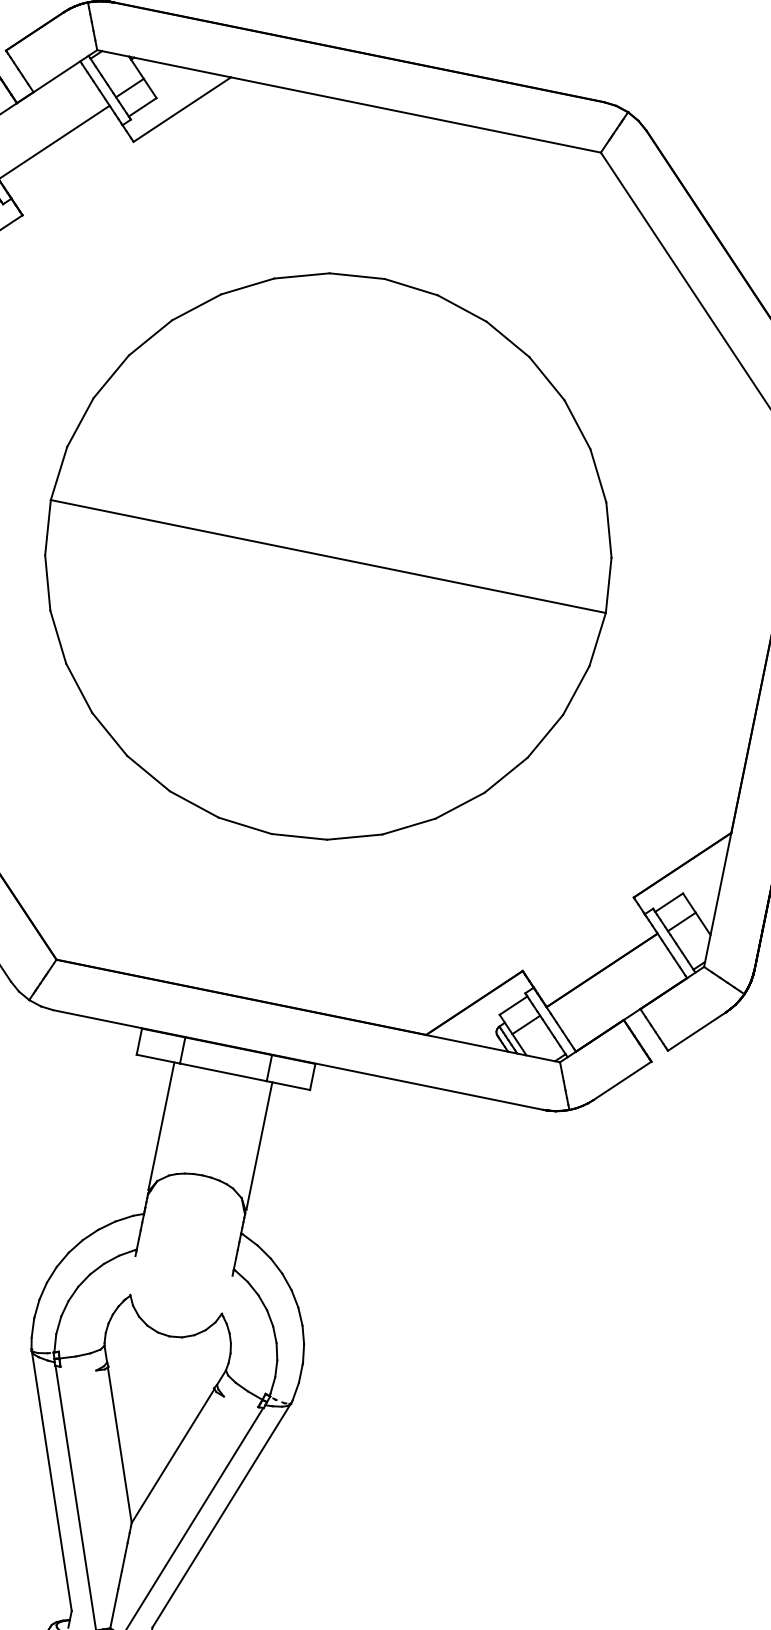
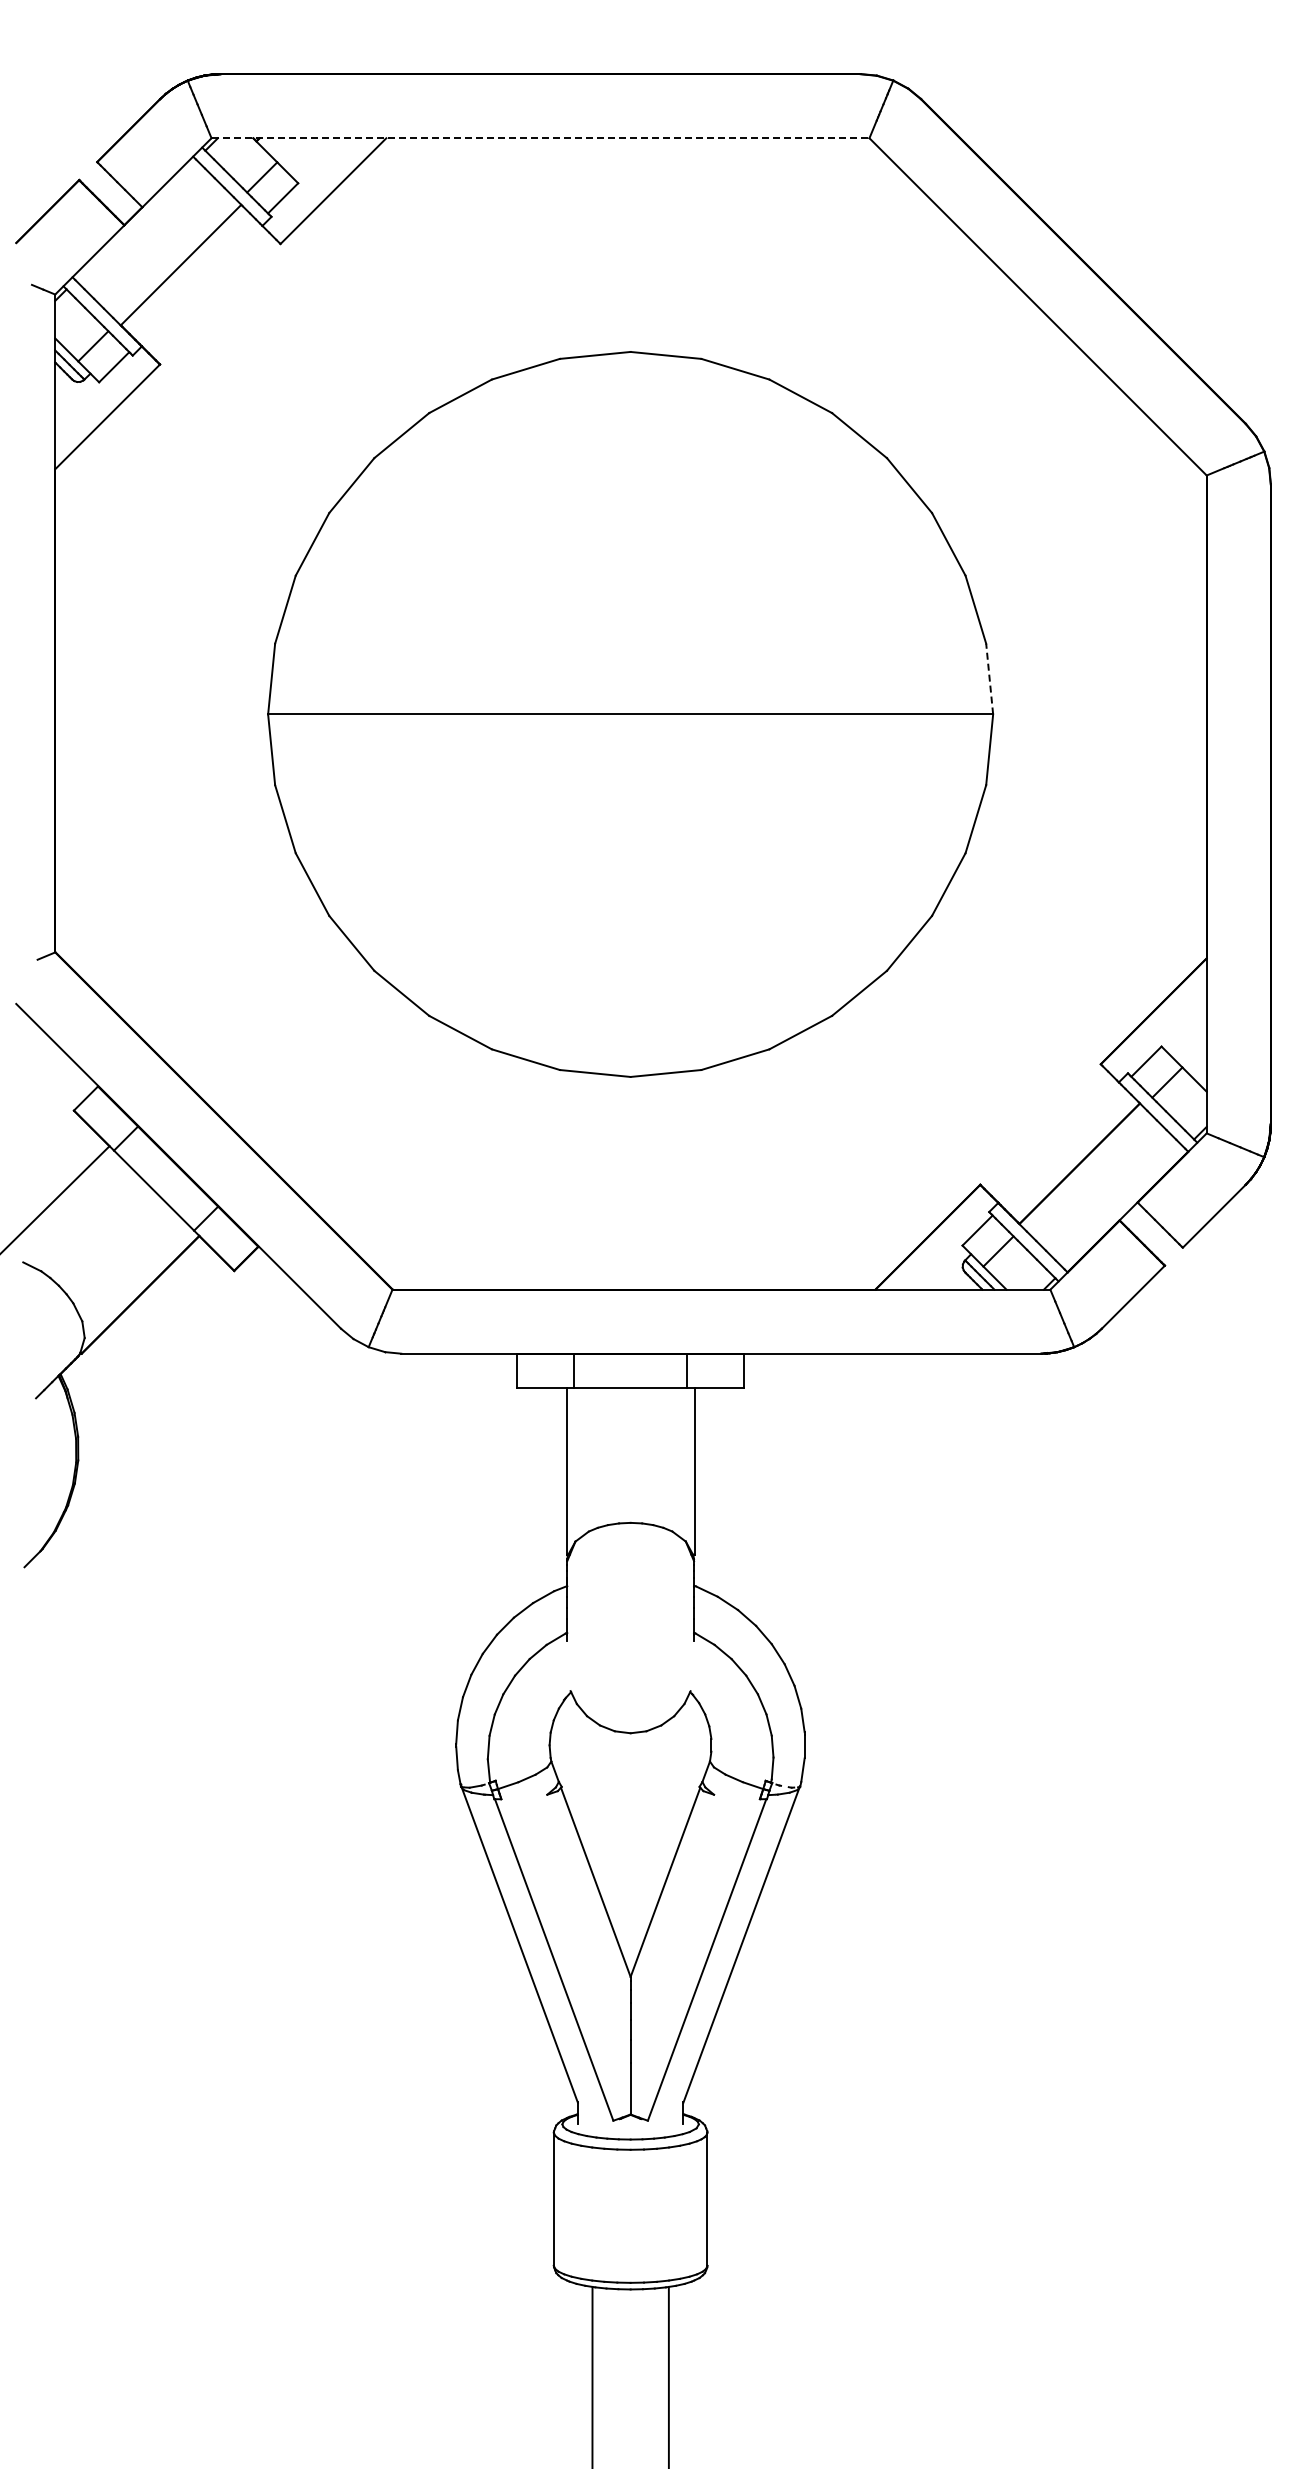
line: (349, 101) -> (540, 138), solid -> dashed
line: (608, 585) -> (989, 679), solid -> dashed

